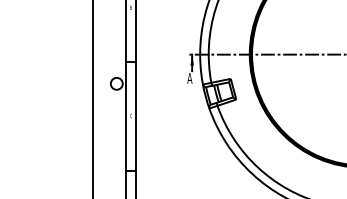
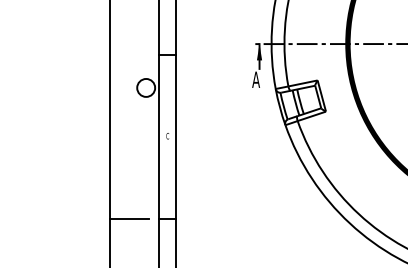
line: (105, 170) -> (129, 218), added

